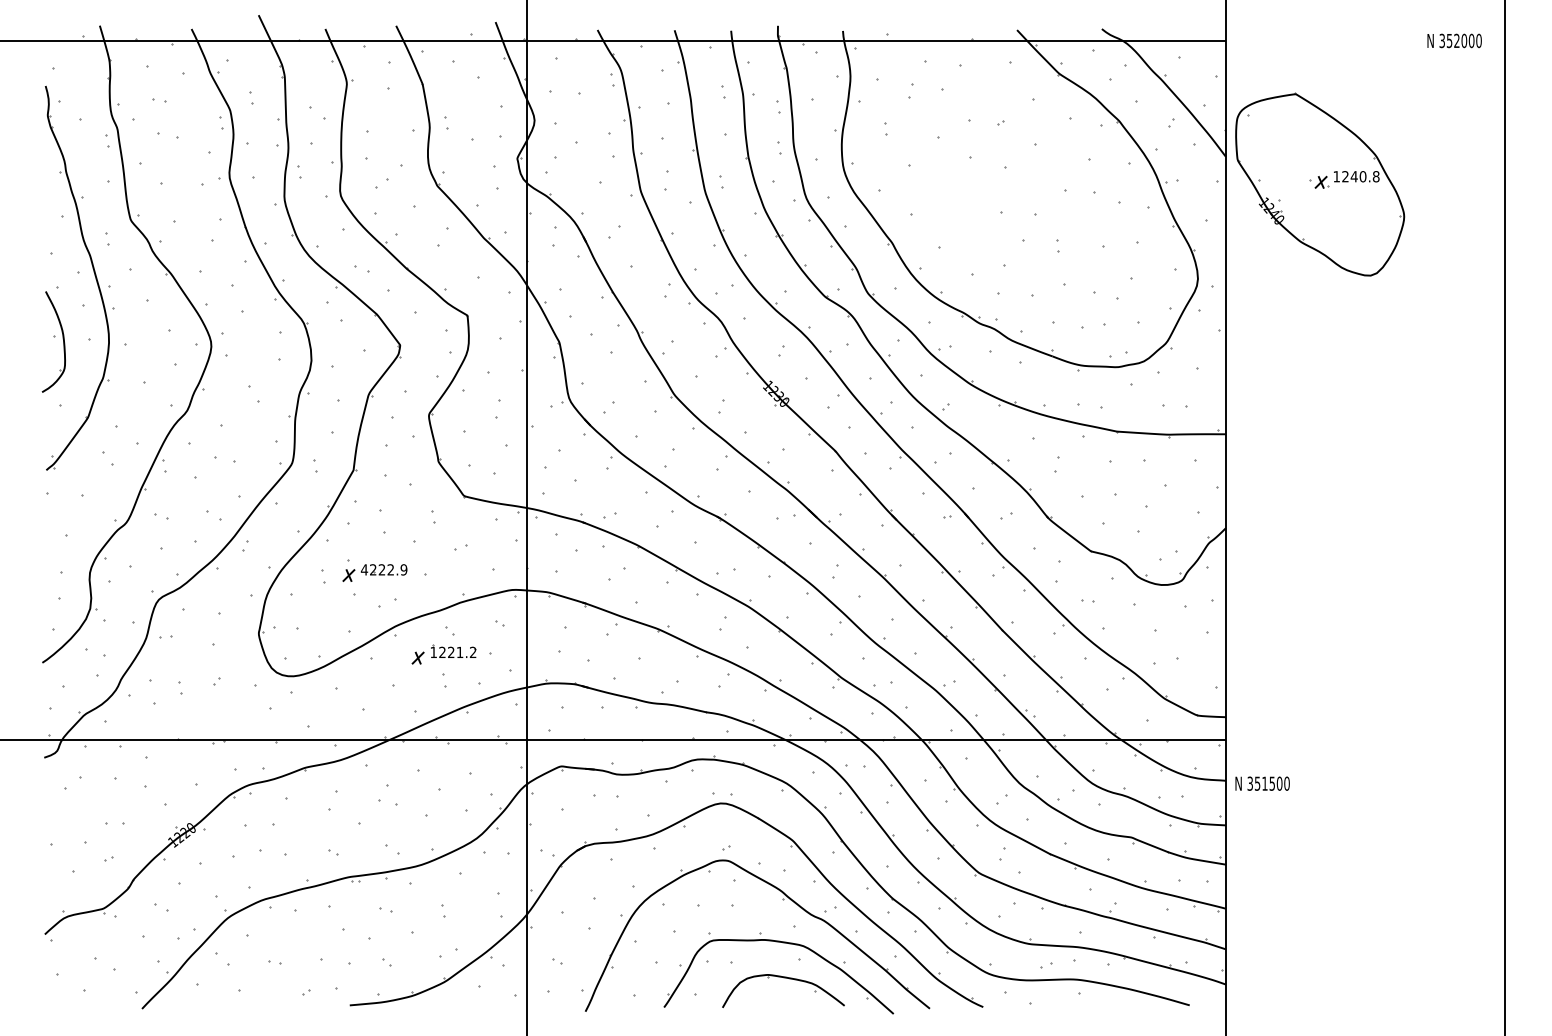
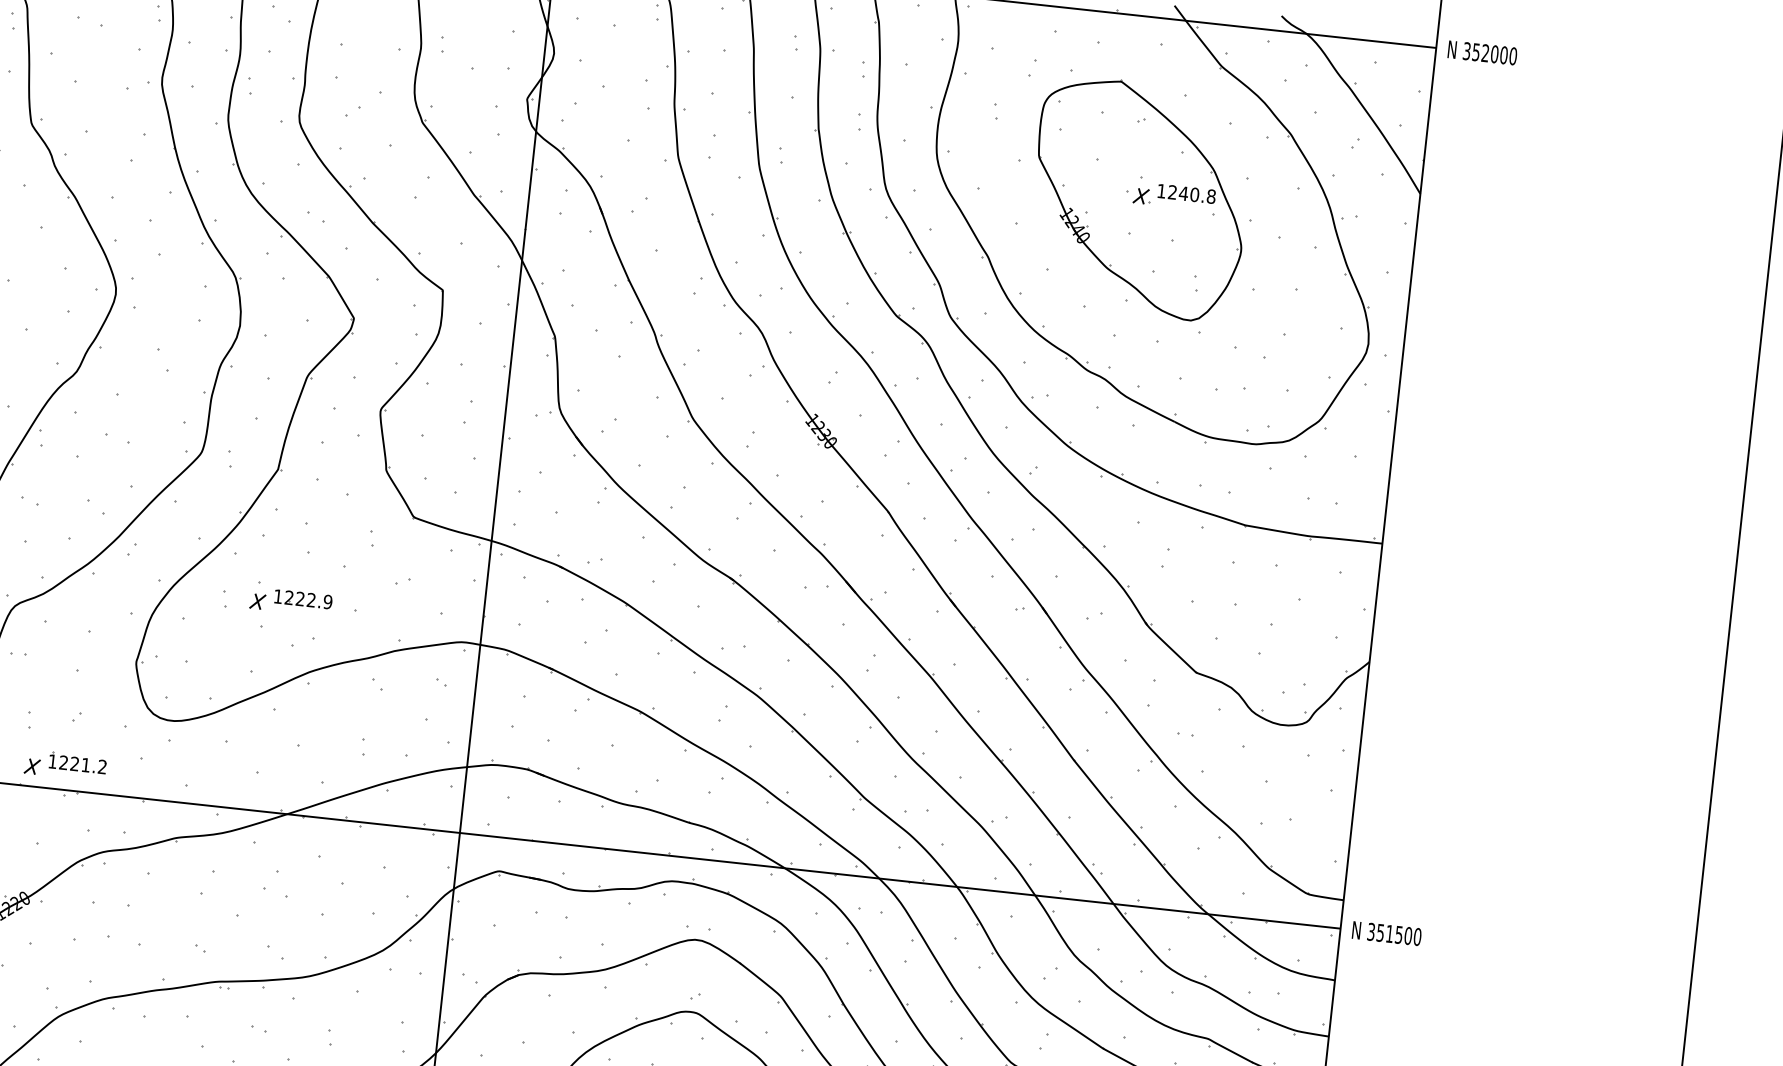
text: (1454, 40) -> (1482, 52), moved
part: (1320, 184) -> (1140, 198), moved
text: (364, 569) -> (278, 596), 4222.9 -> 1222.9
part: (443, 654) -> (64, 765), moved
text: (1262, 783) -> (1386, 933), moved

